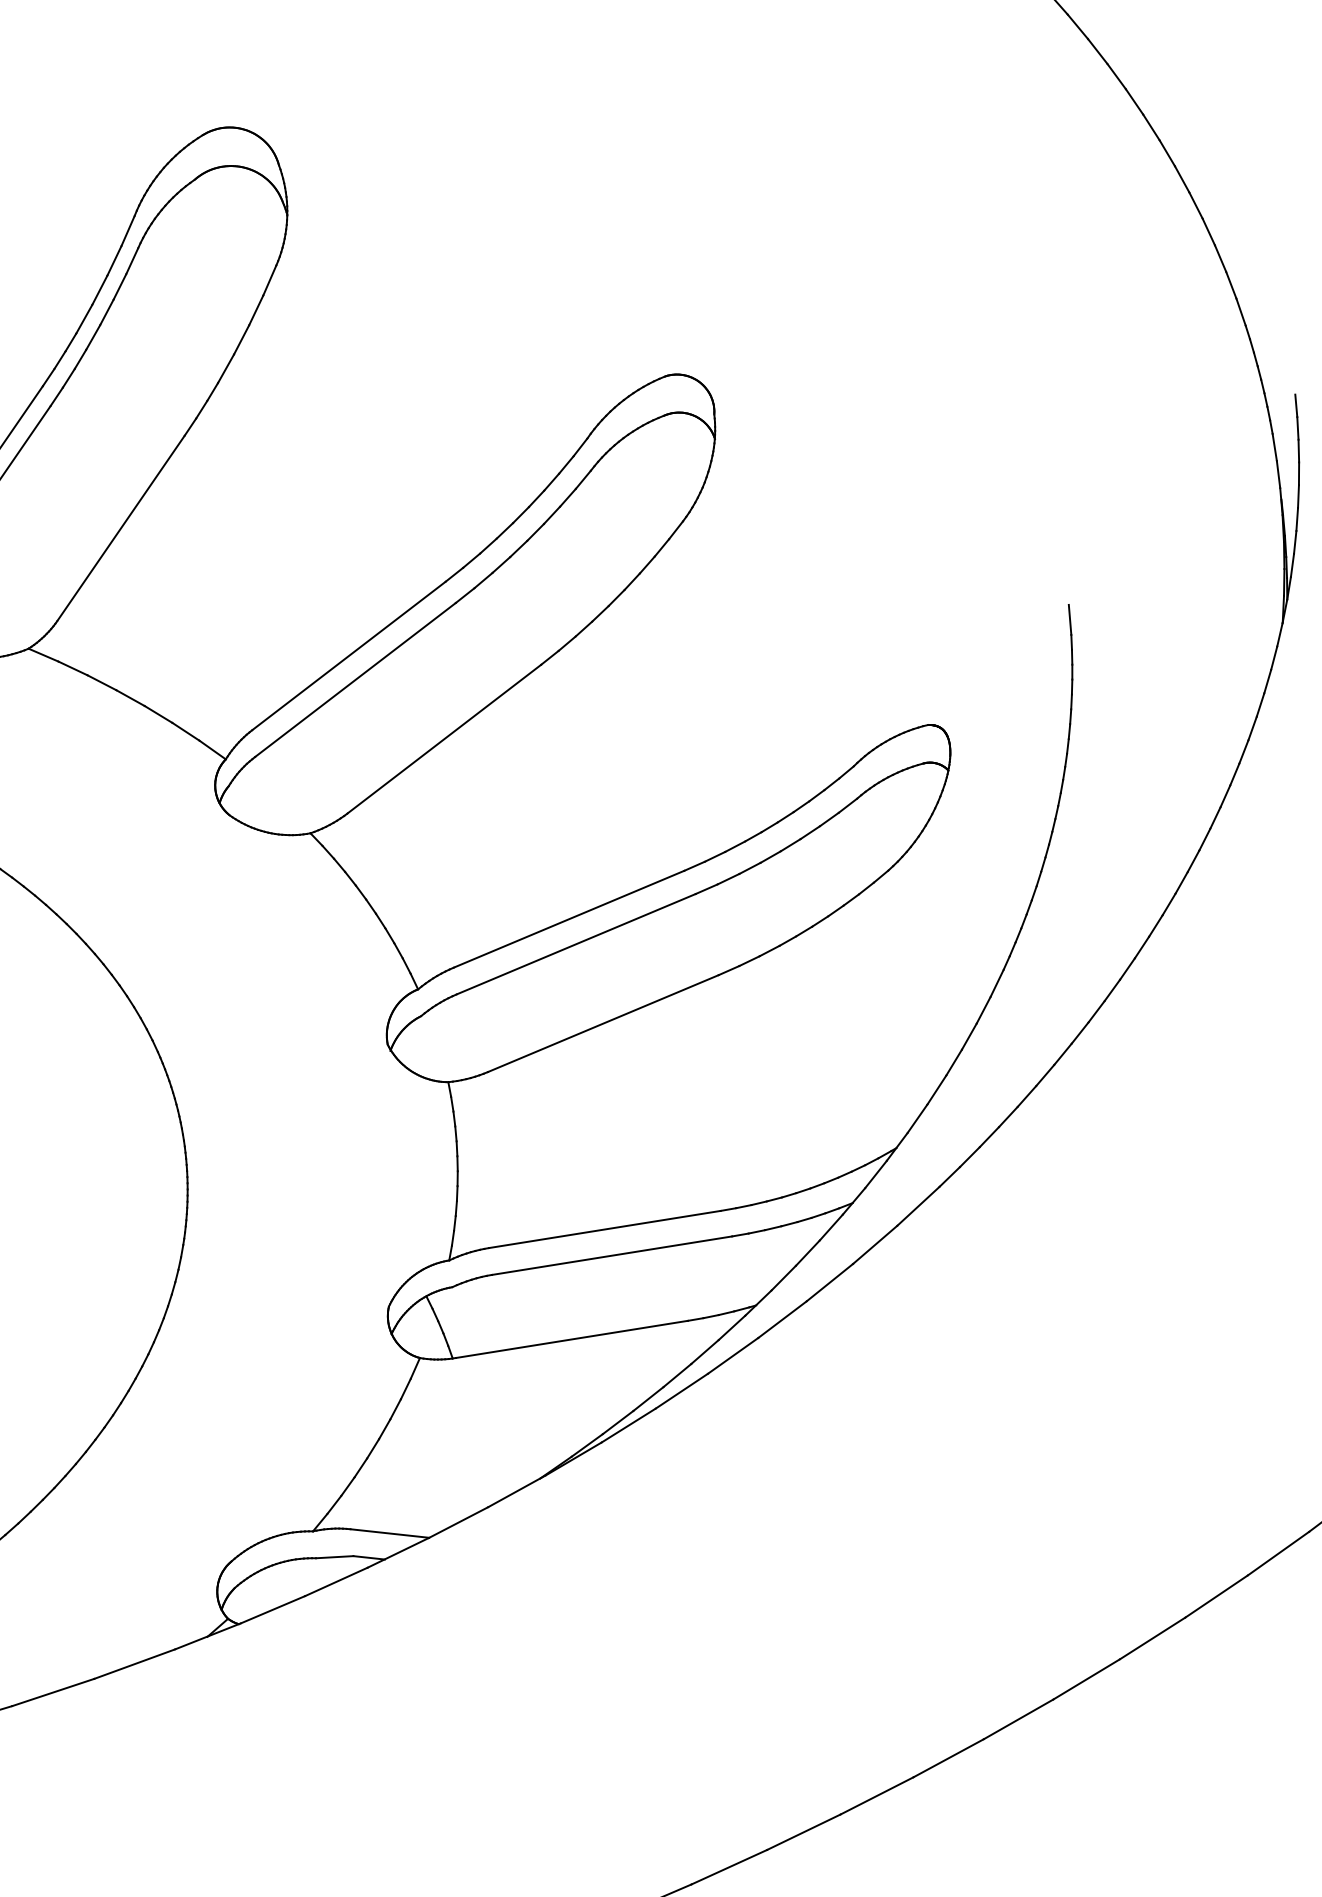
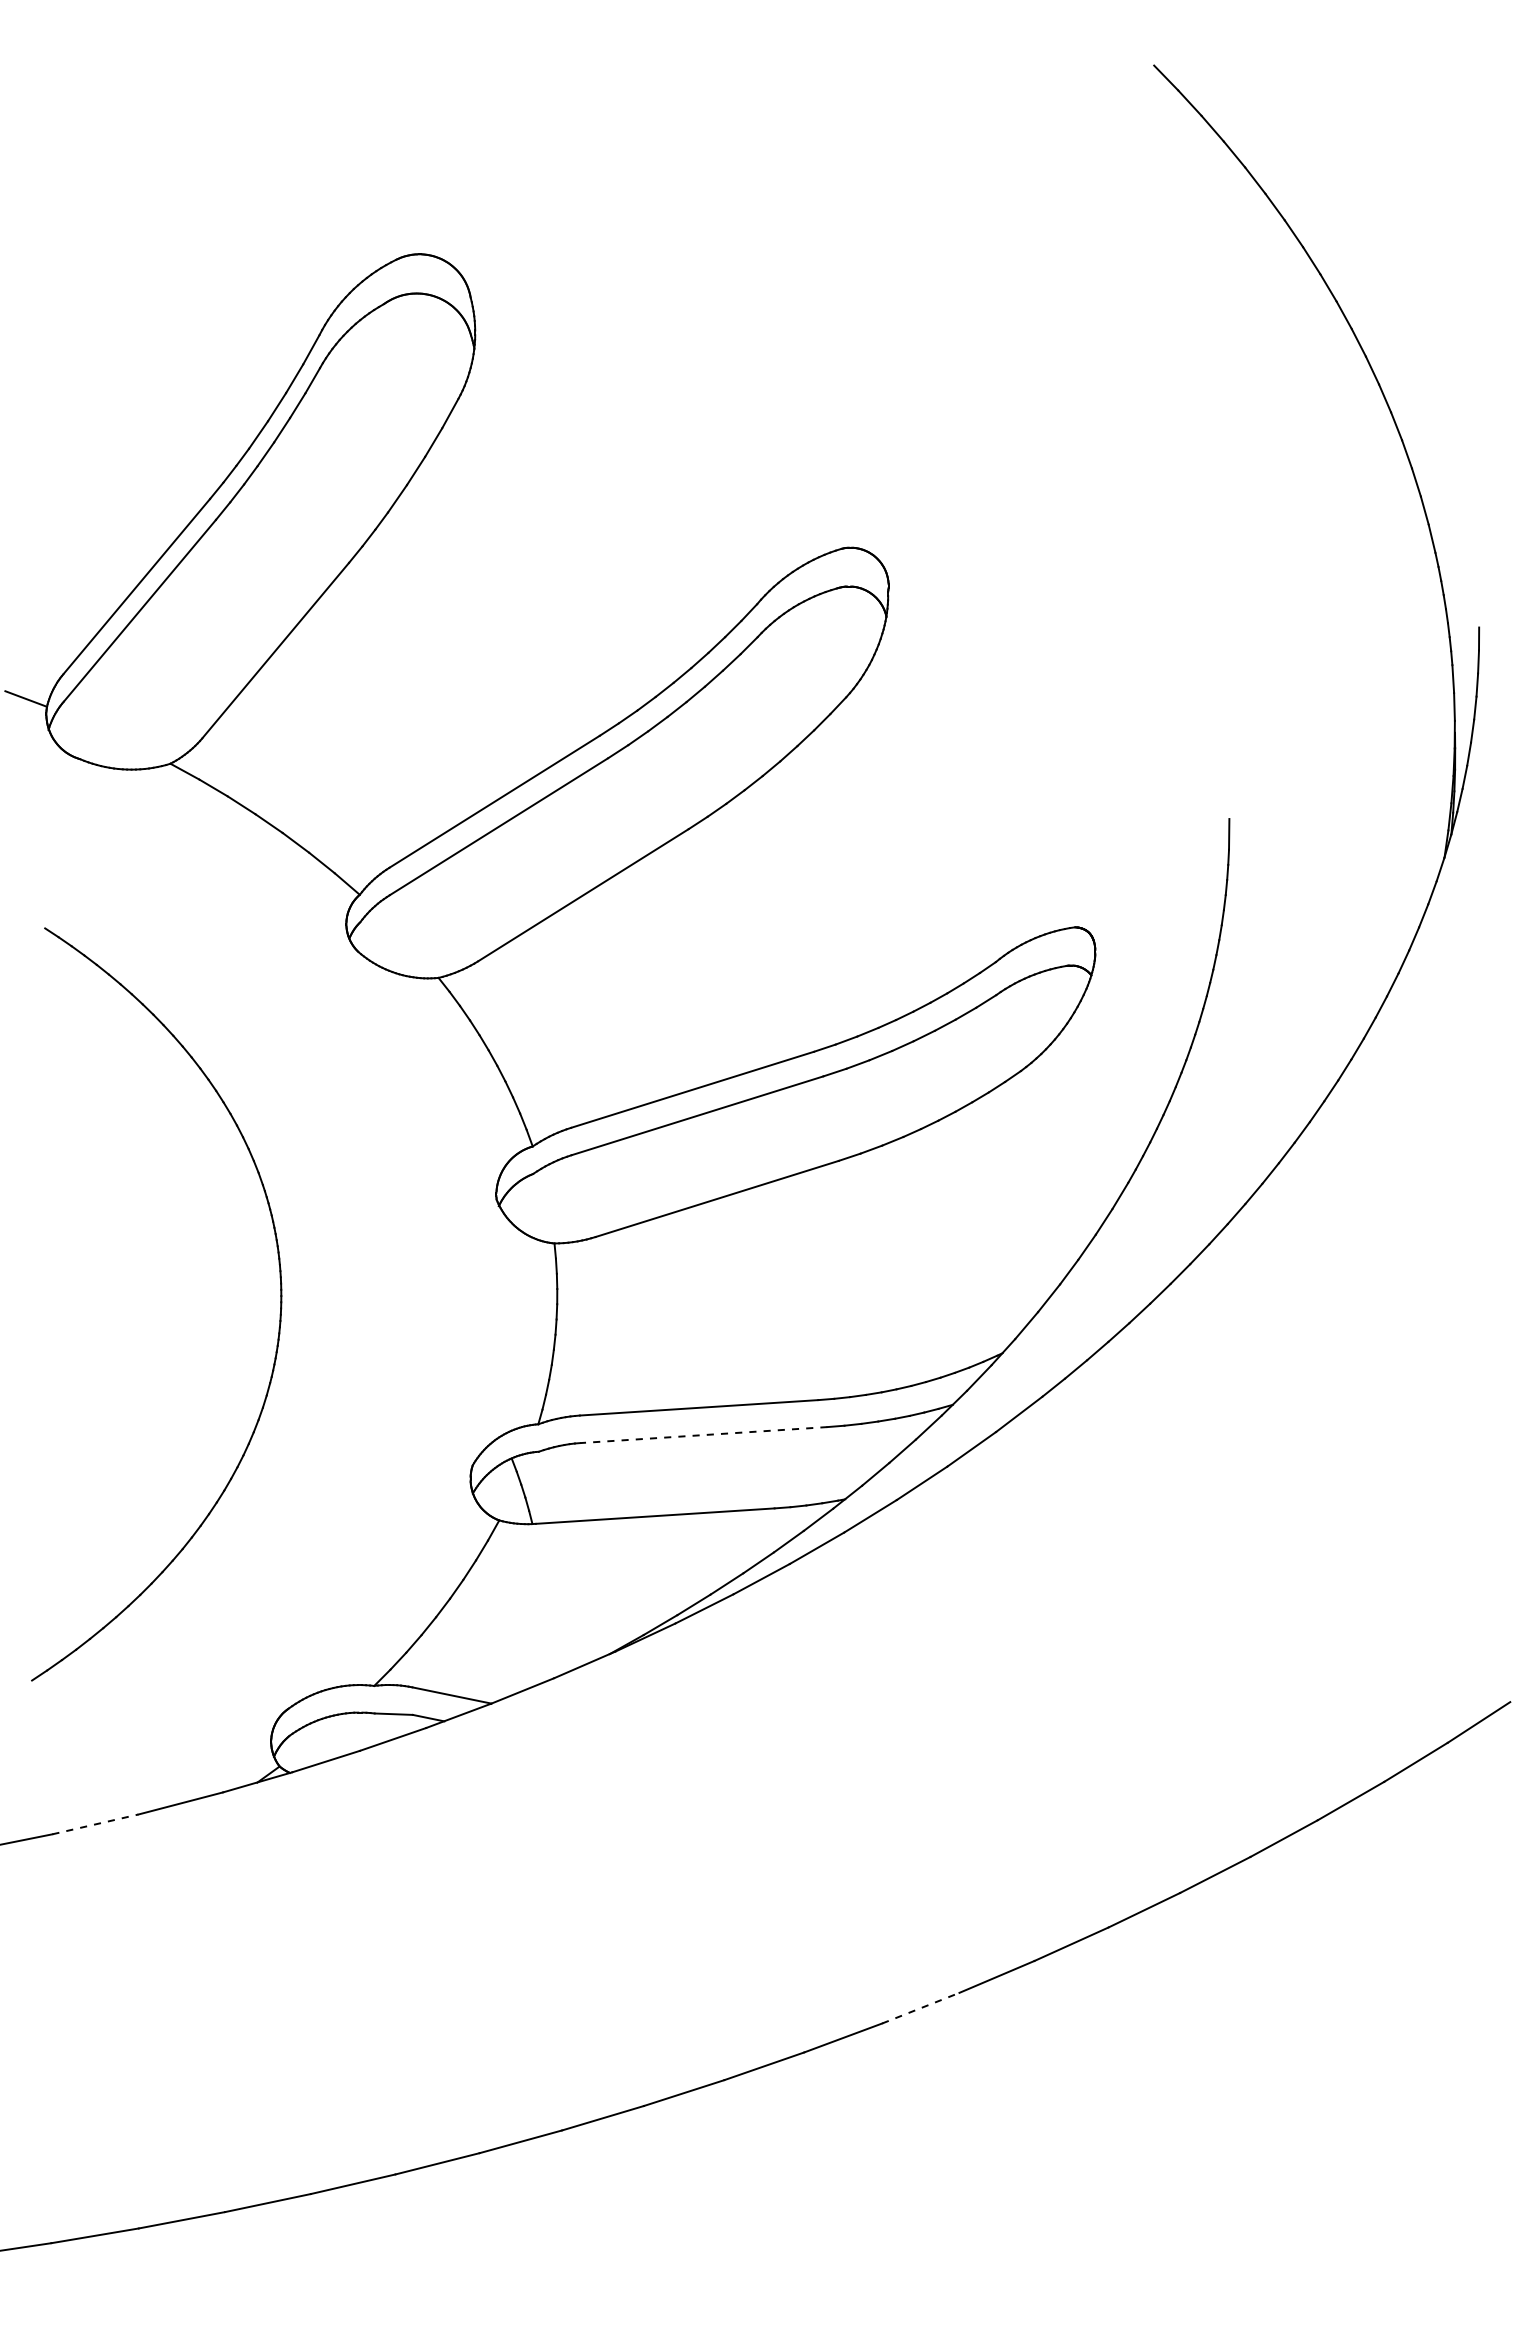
line: (611, 1256) -> (703, 1435), solid -> dashed
line: (53, 1692) -> (95, 1824), solid -> dashed
line: (876, 1796) -> (920, 2008), solid -> dashed

